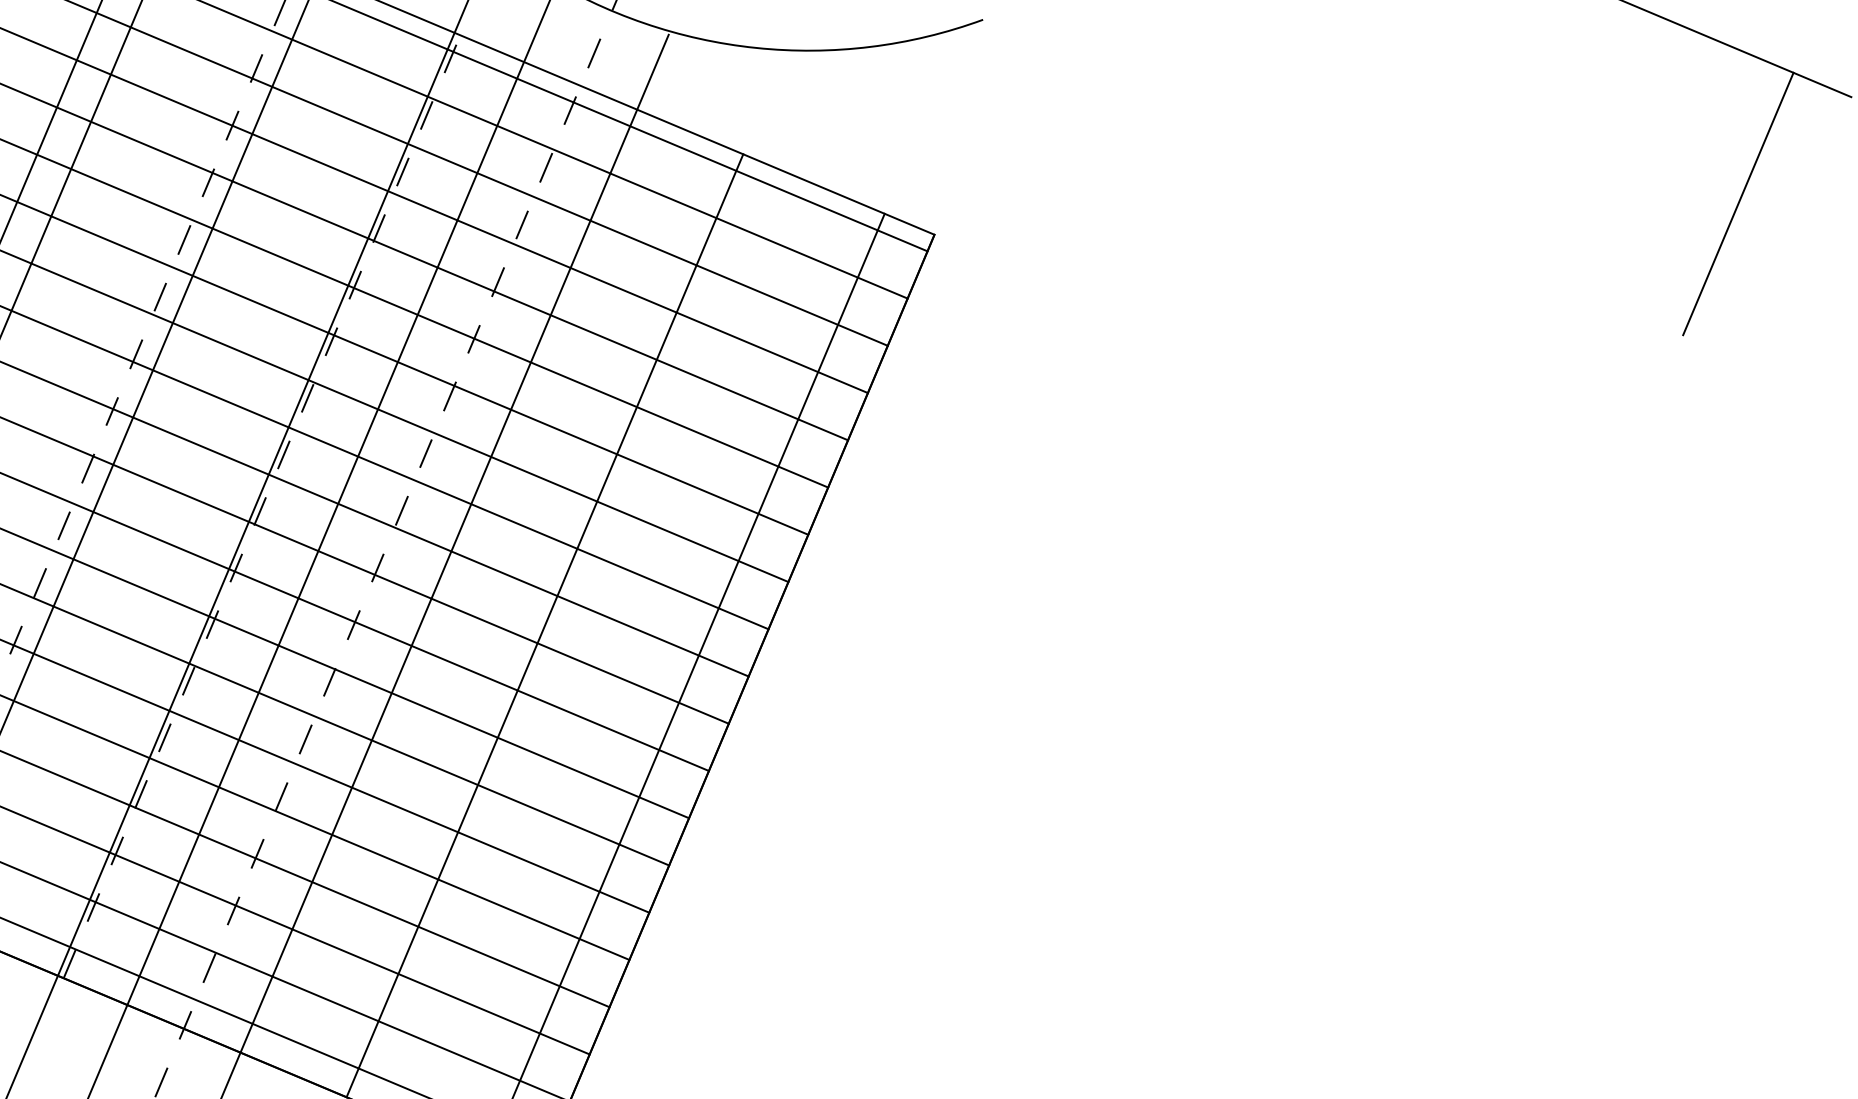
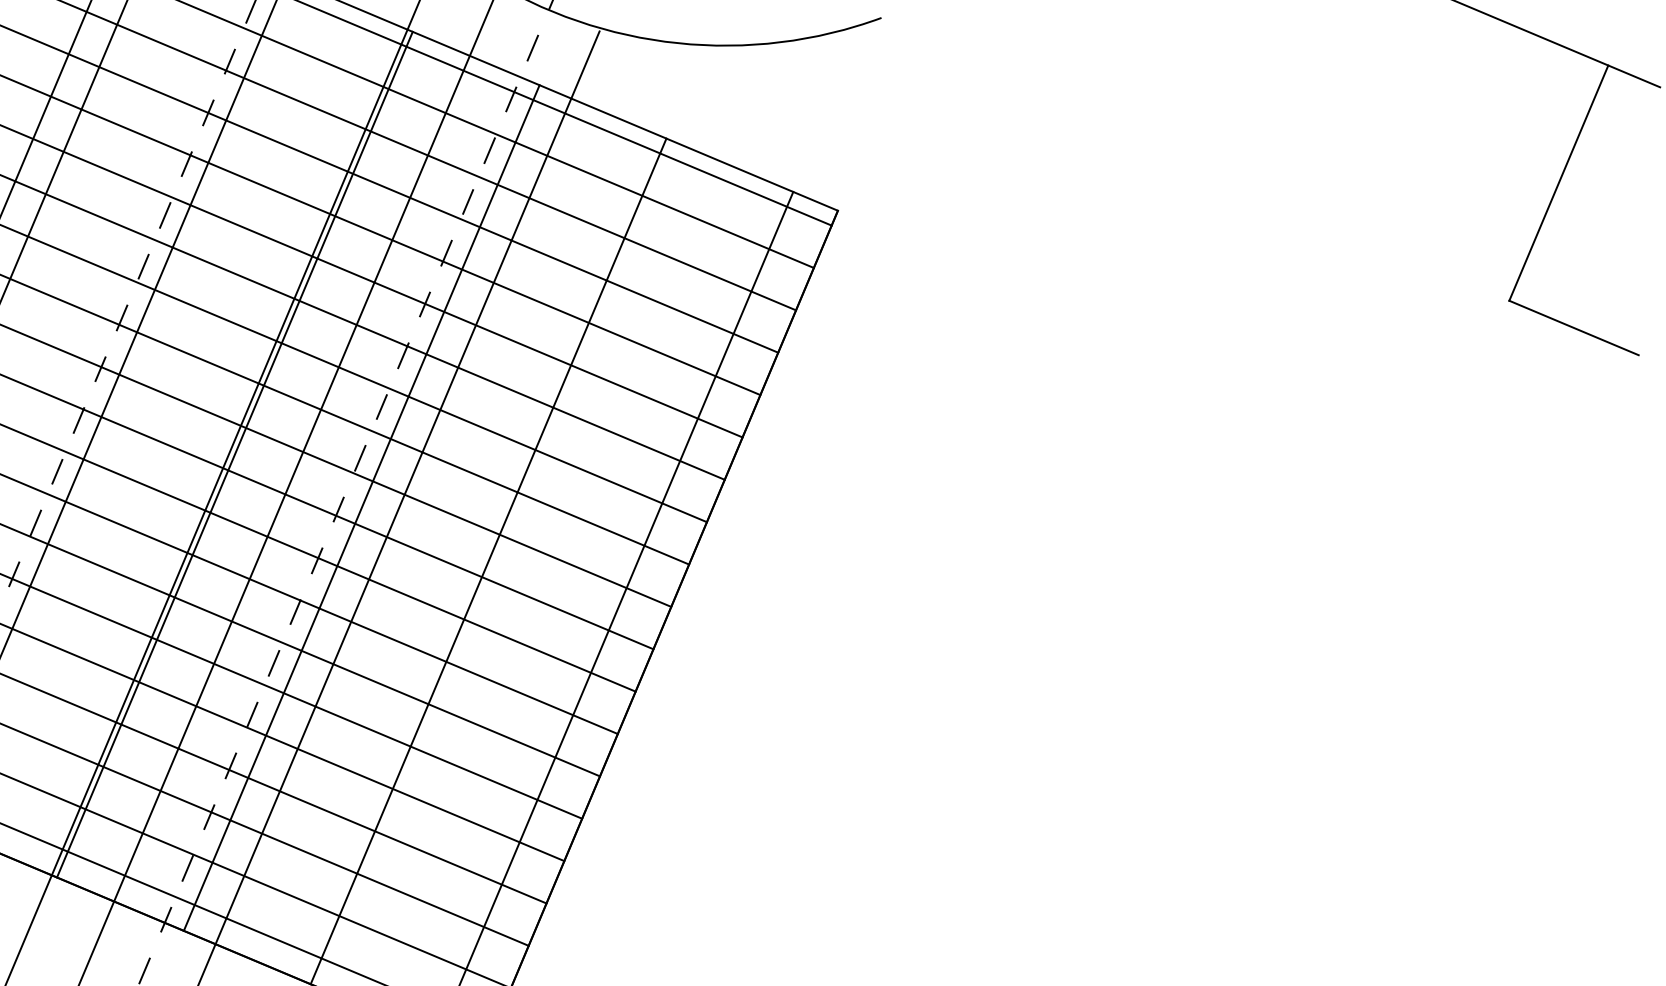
line: (1755, 365) -> (1574, 327), added
line: (262, 506) -> (235, 454), dashed -> solid
line: (403, 565) -> (361, 507), added

